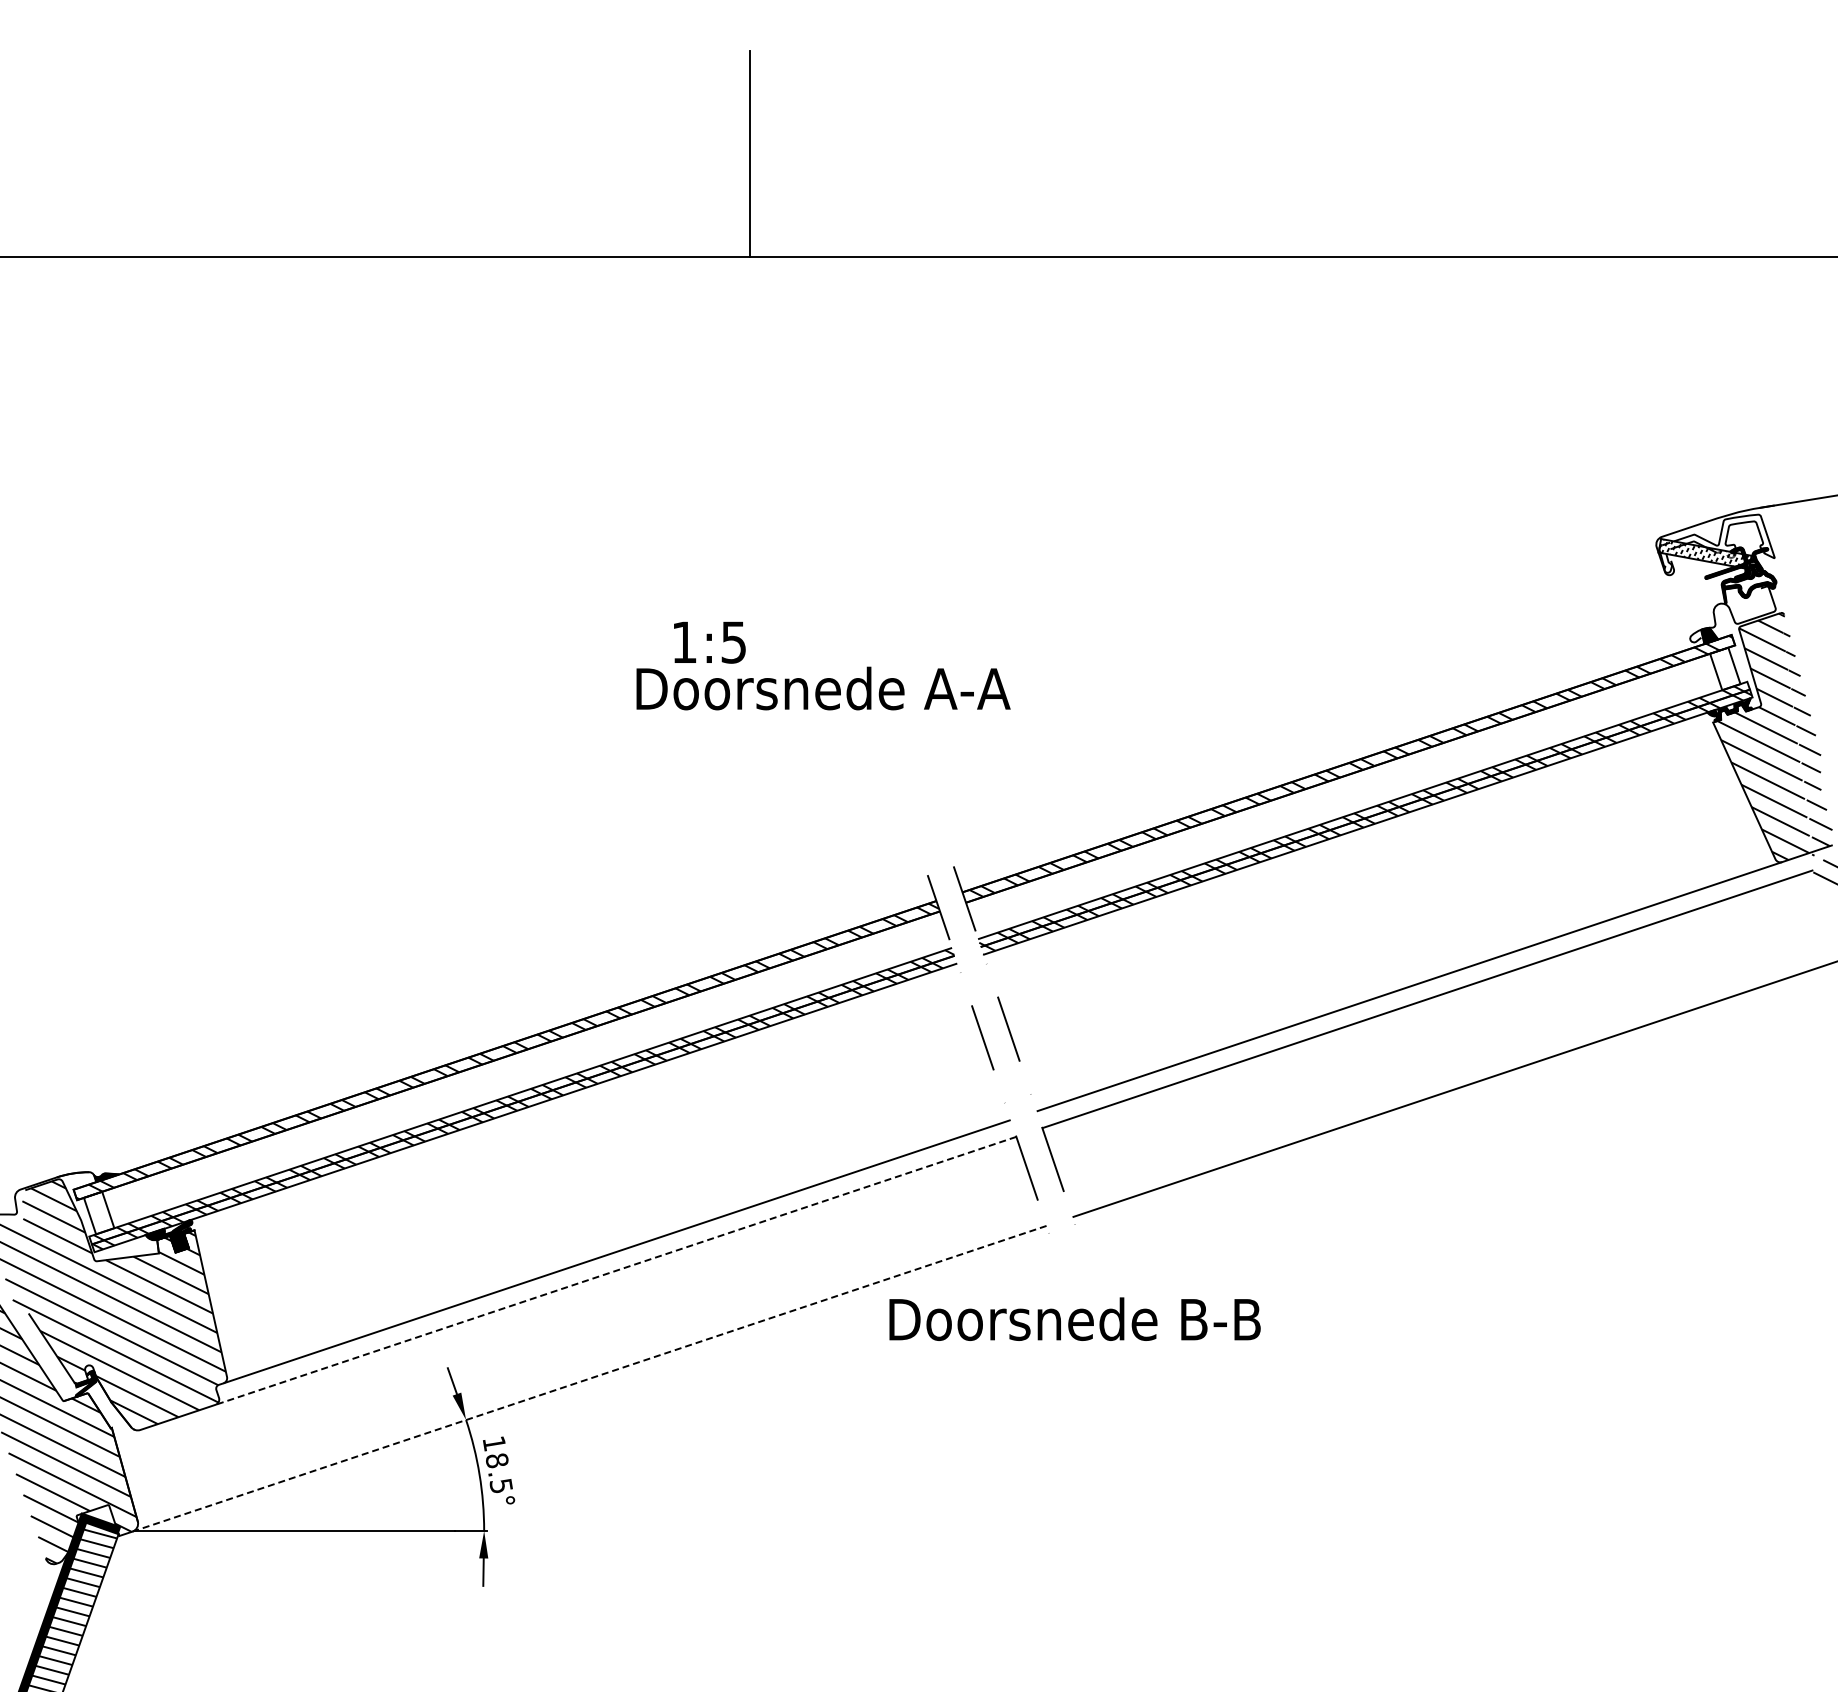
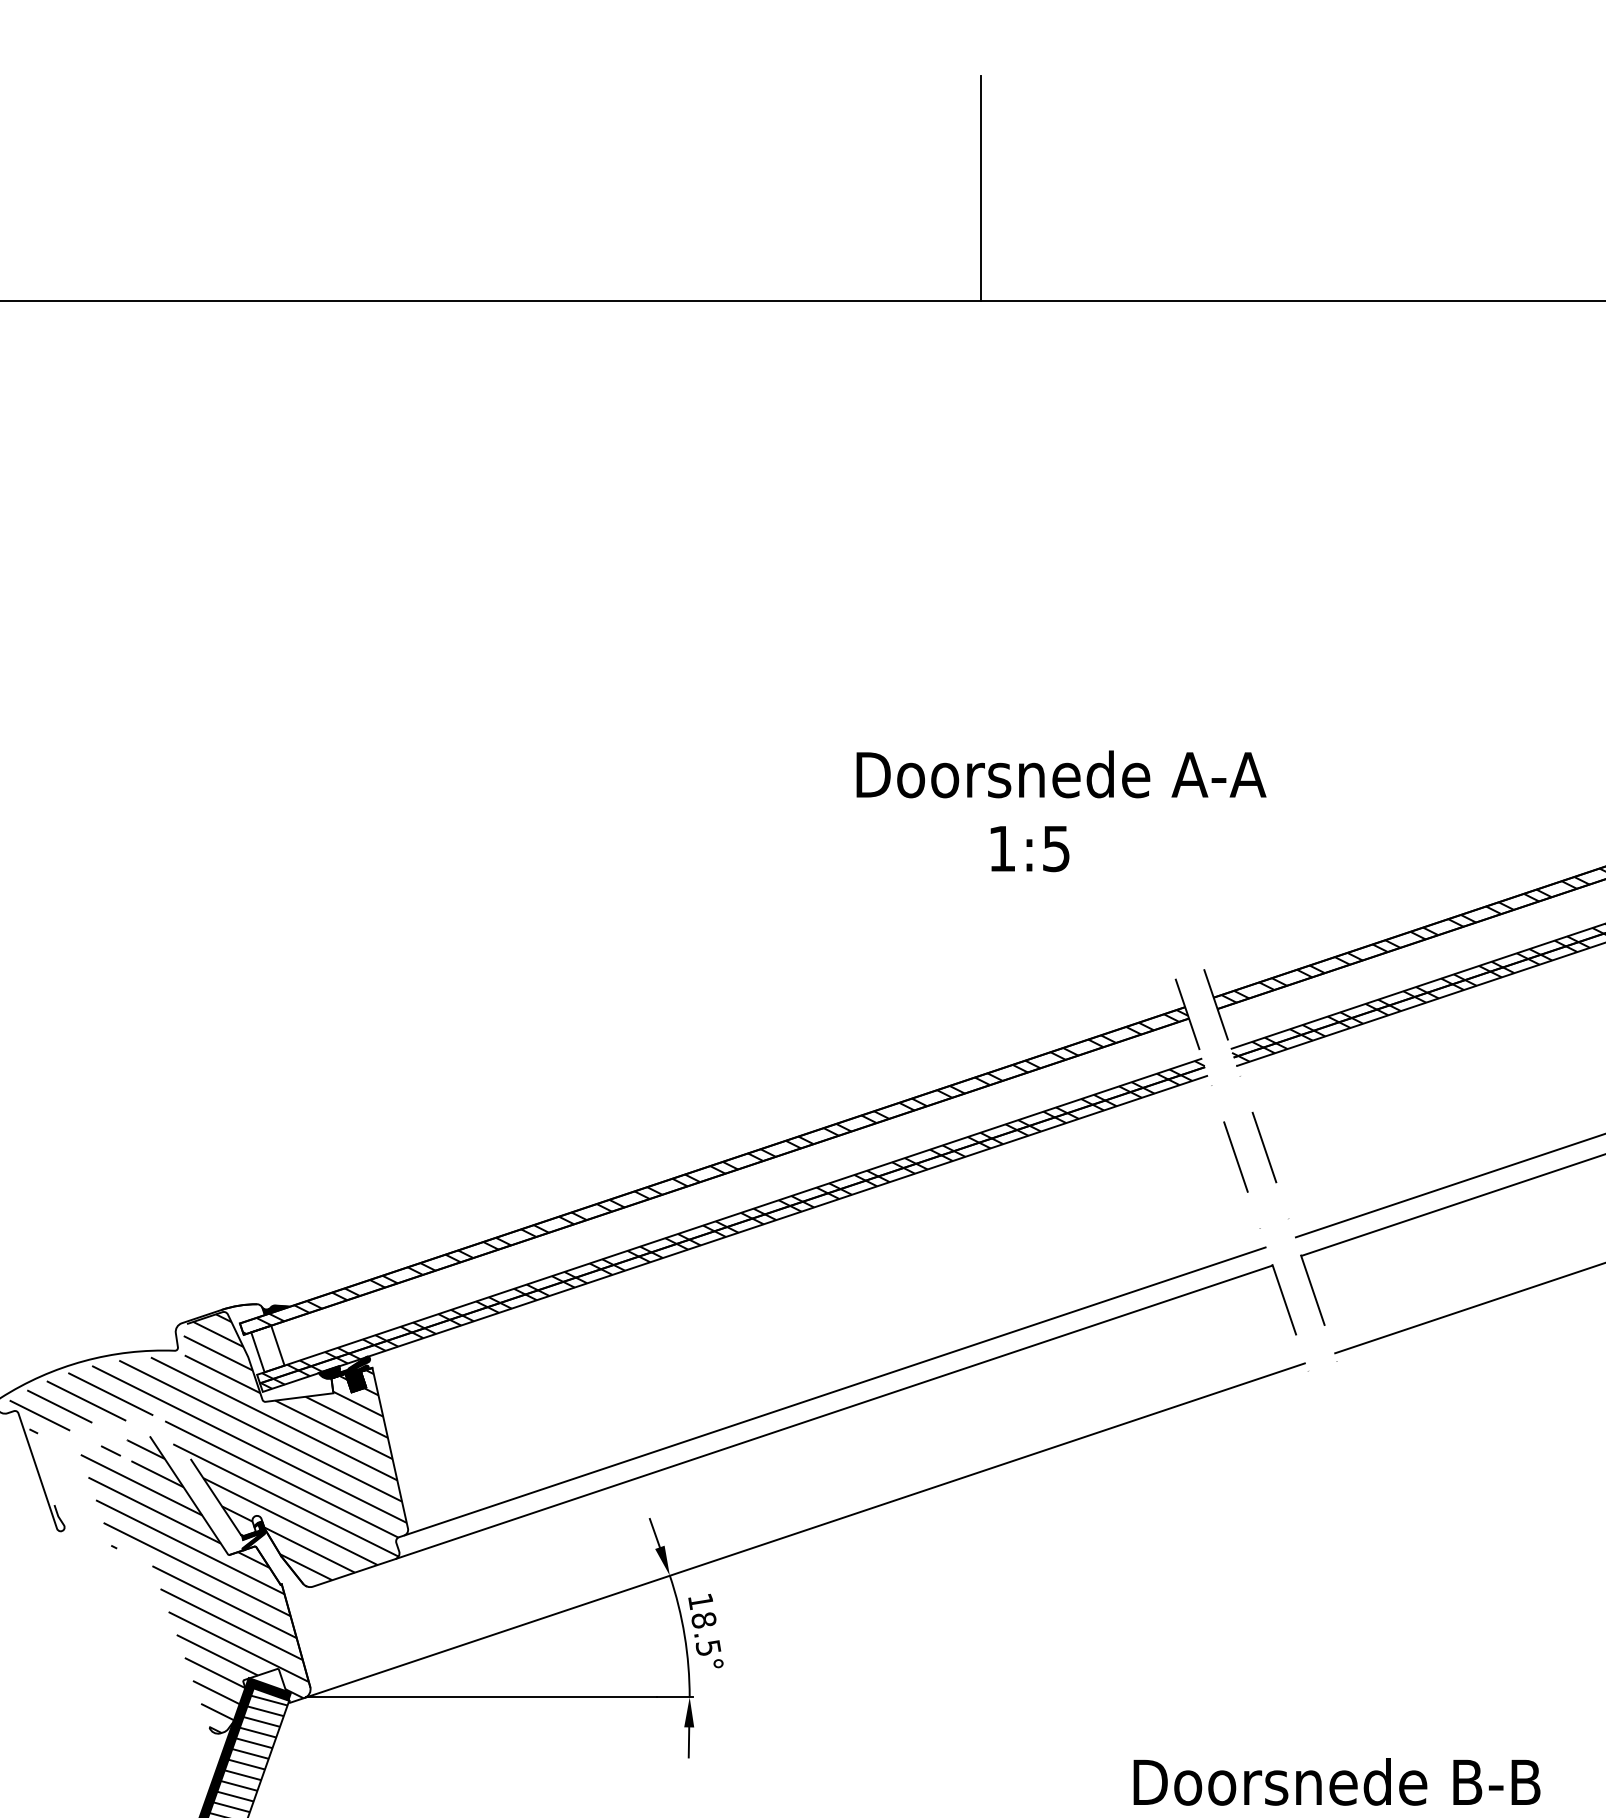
text: (709, 642) -> (1029, 848), moved
line: (615, 1271) -> (833, 1413), dashed -> solid
text: (1074, 1318) -> (1336, 1781), moved
line: (589, 1378) -> (805, 1530), dashed -> solid

